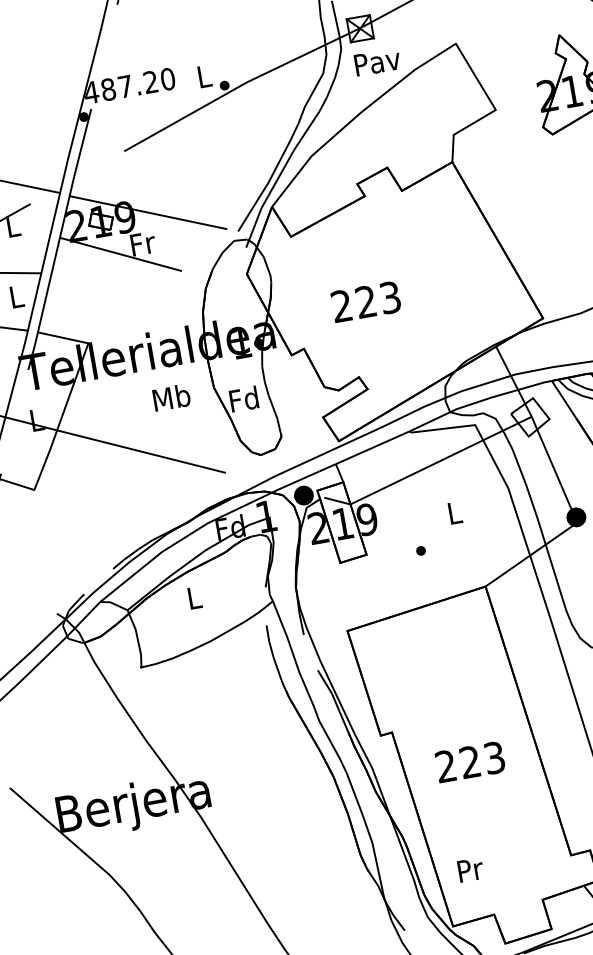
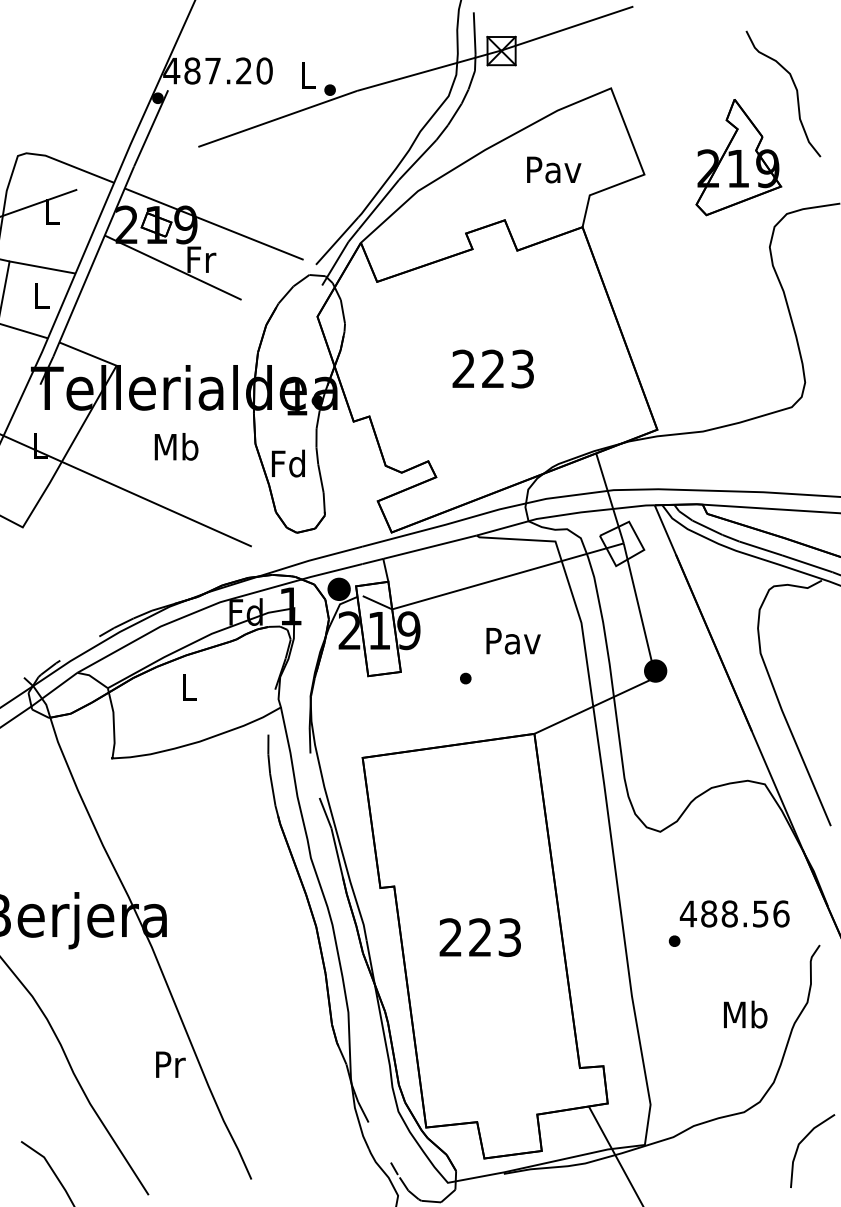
text: (377, 61) -> (554, 169), moved
text: (365, 301) -> (492, 368), moved
text: (171, 397) -> (176, 446), moved
text: (454, 512) -> (513, 640), L -> Pav
text: (470, 869) -> (170, 1064), moved

